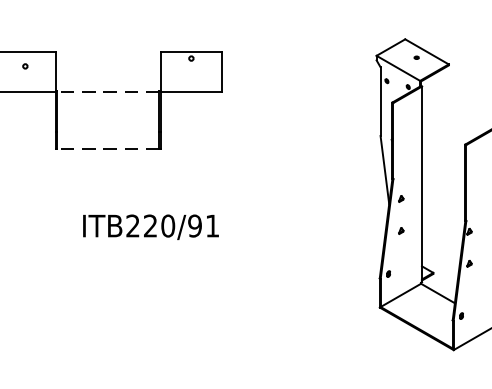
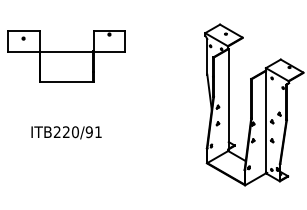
line: (108, 93) -> (66, 52), dashed -> solid
line: (108, 149) -> (66, 81), dashed -> solid
text: (150, 226) -> (66, 132), moved

